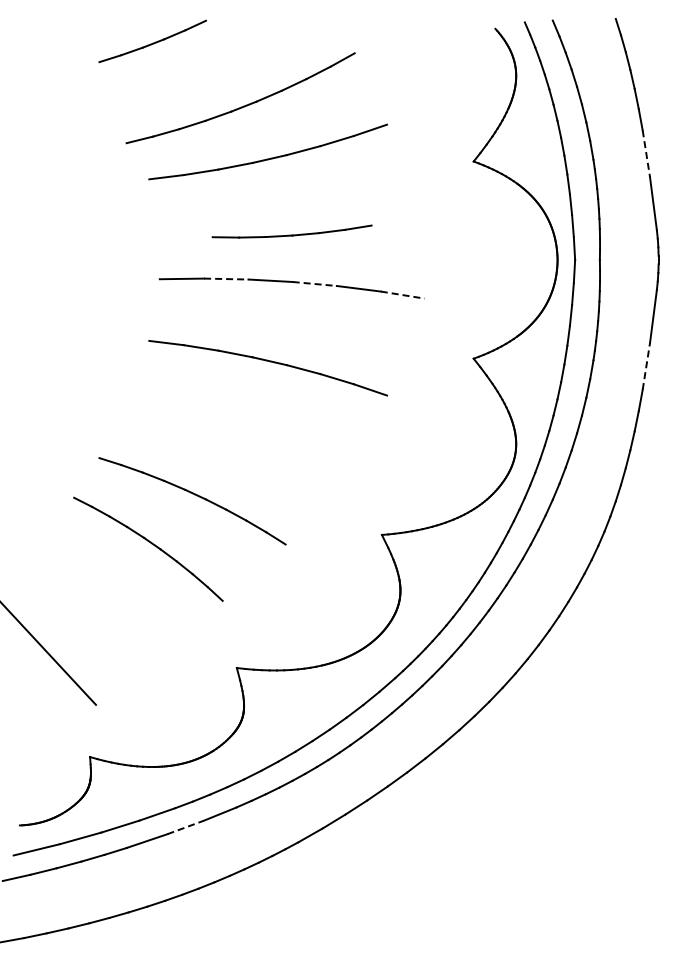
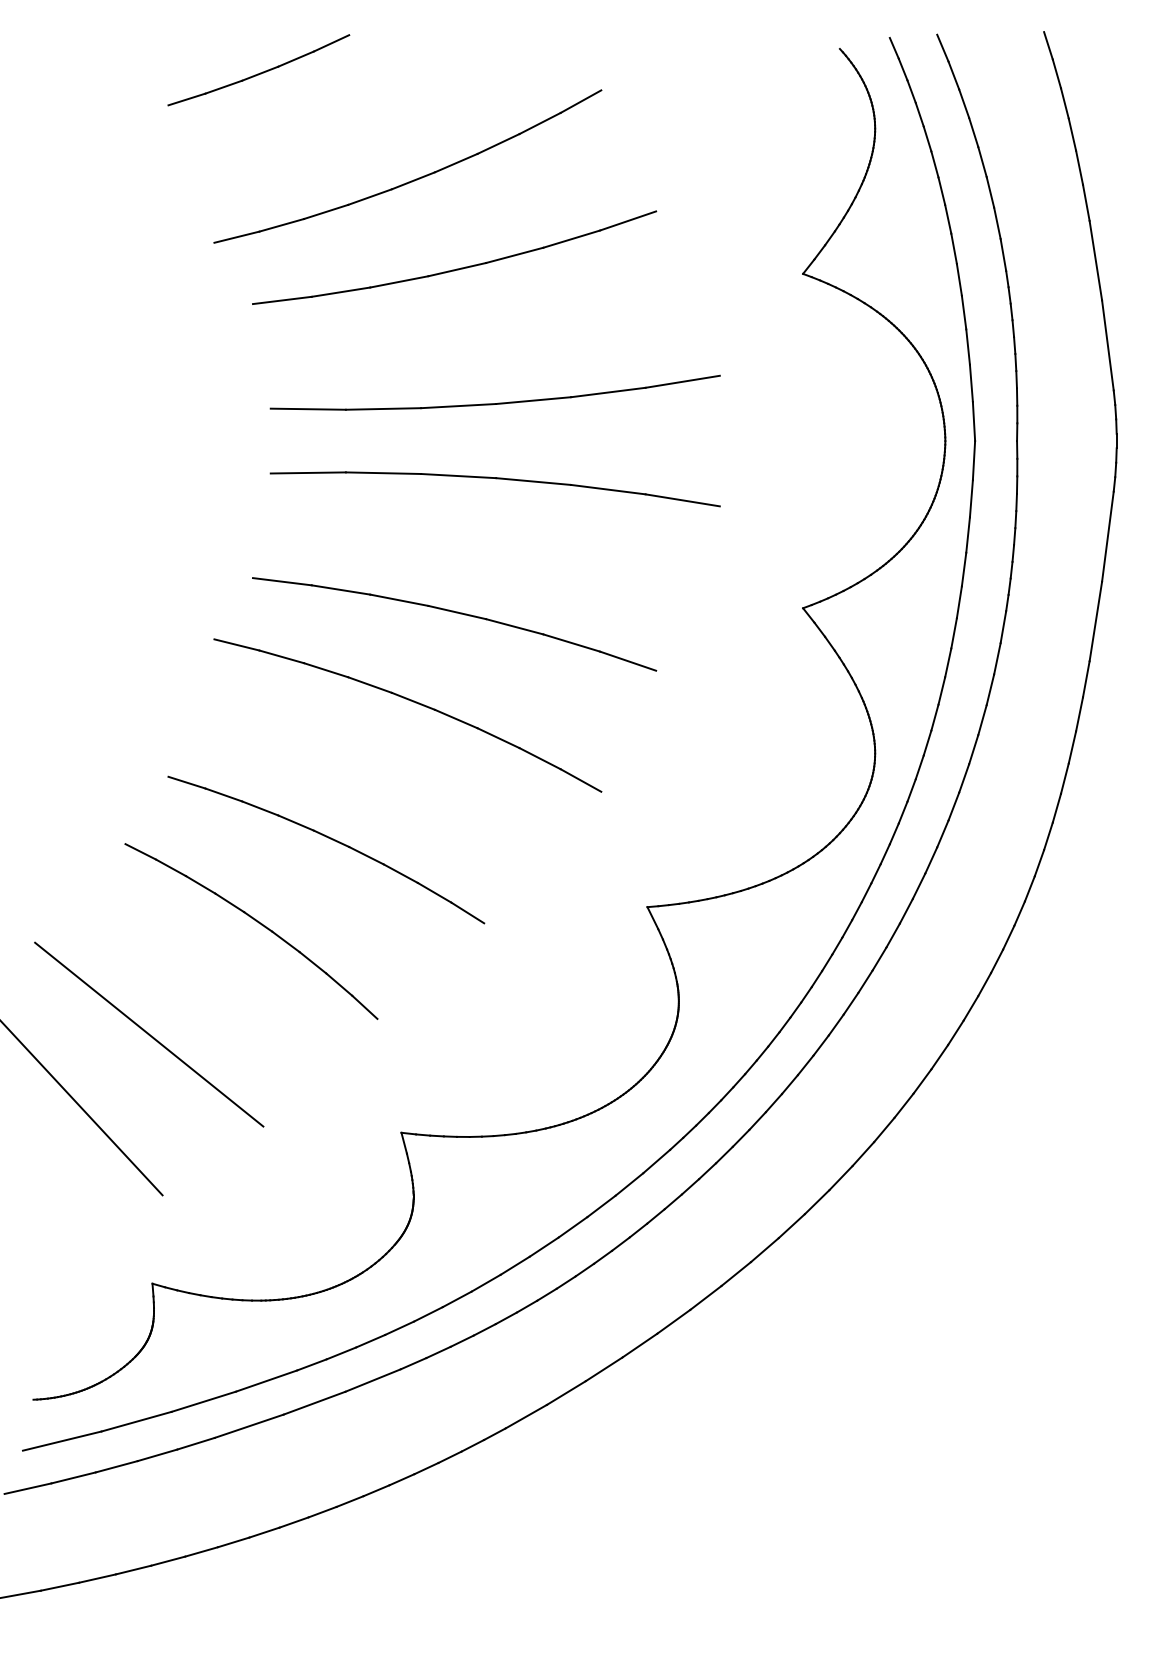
line: (646, 153) -> (1096, 260), dashed -> solid
part: (291, 231) -> (494, 392), size x1.67
line: (226, 279) -> (383, 473), dashed -> solid
line: (315, 284) -> (534, 482), dashed -> solid
line: (403, 295) -> (684, 501), dashed -> solid
line: (646, 366) -> (1096, 621), dashed -> solid
part: (243, 414) -> (412, 702), added
line: (87, 609) -> (148, 1033), added
line: (186, 827) -> (316, 1403), dashed -> solid

